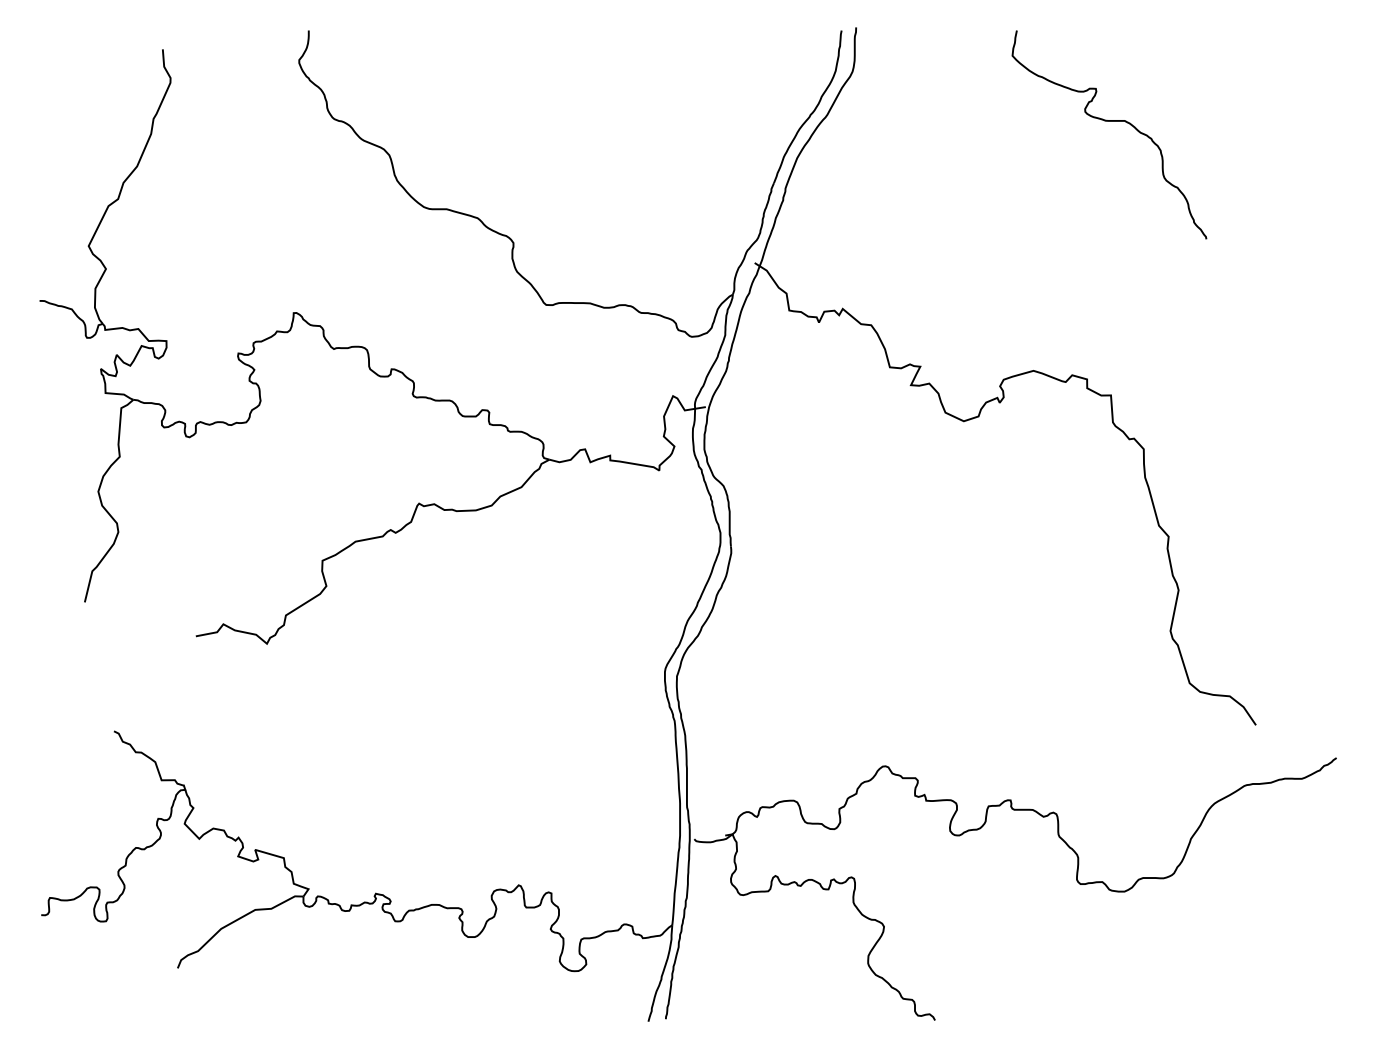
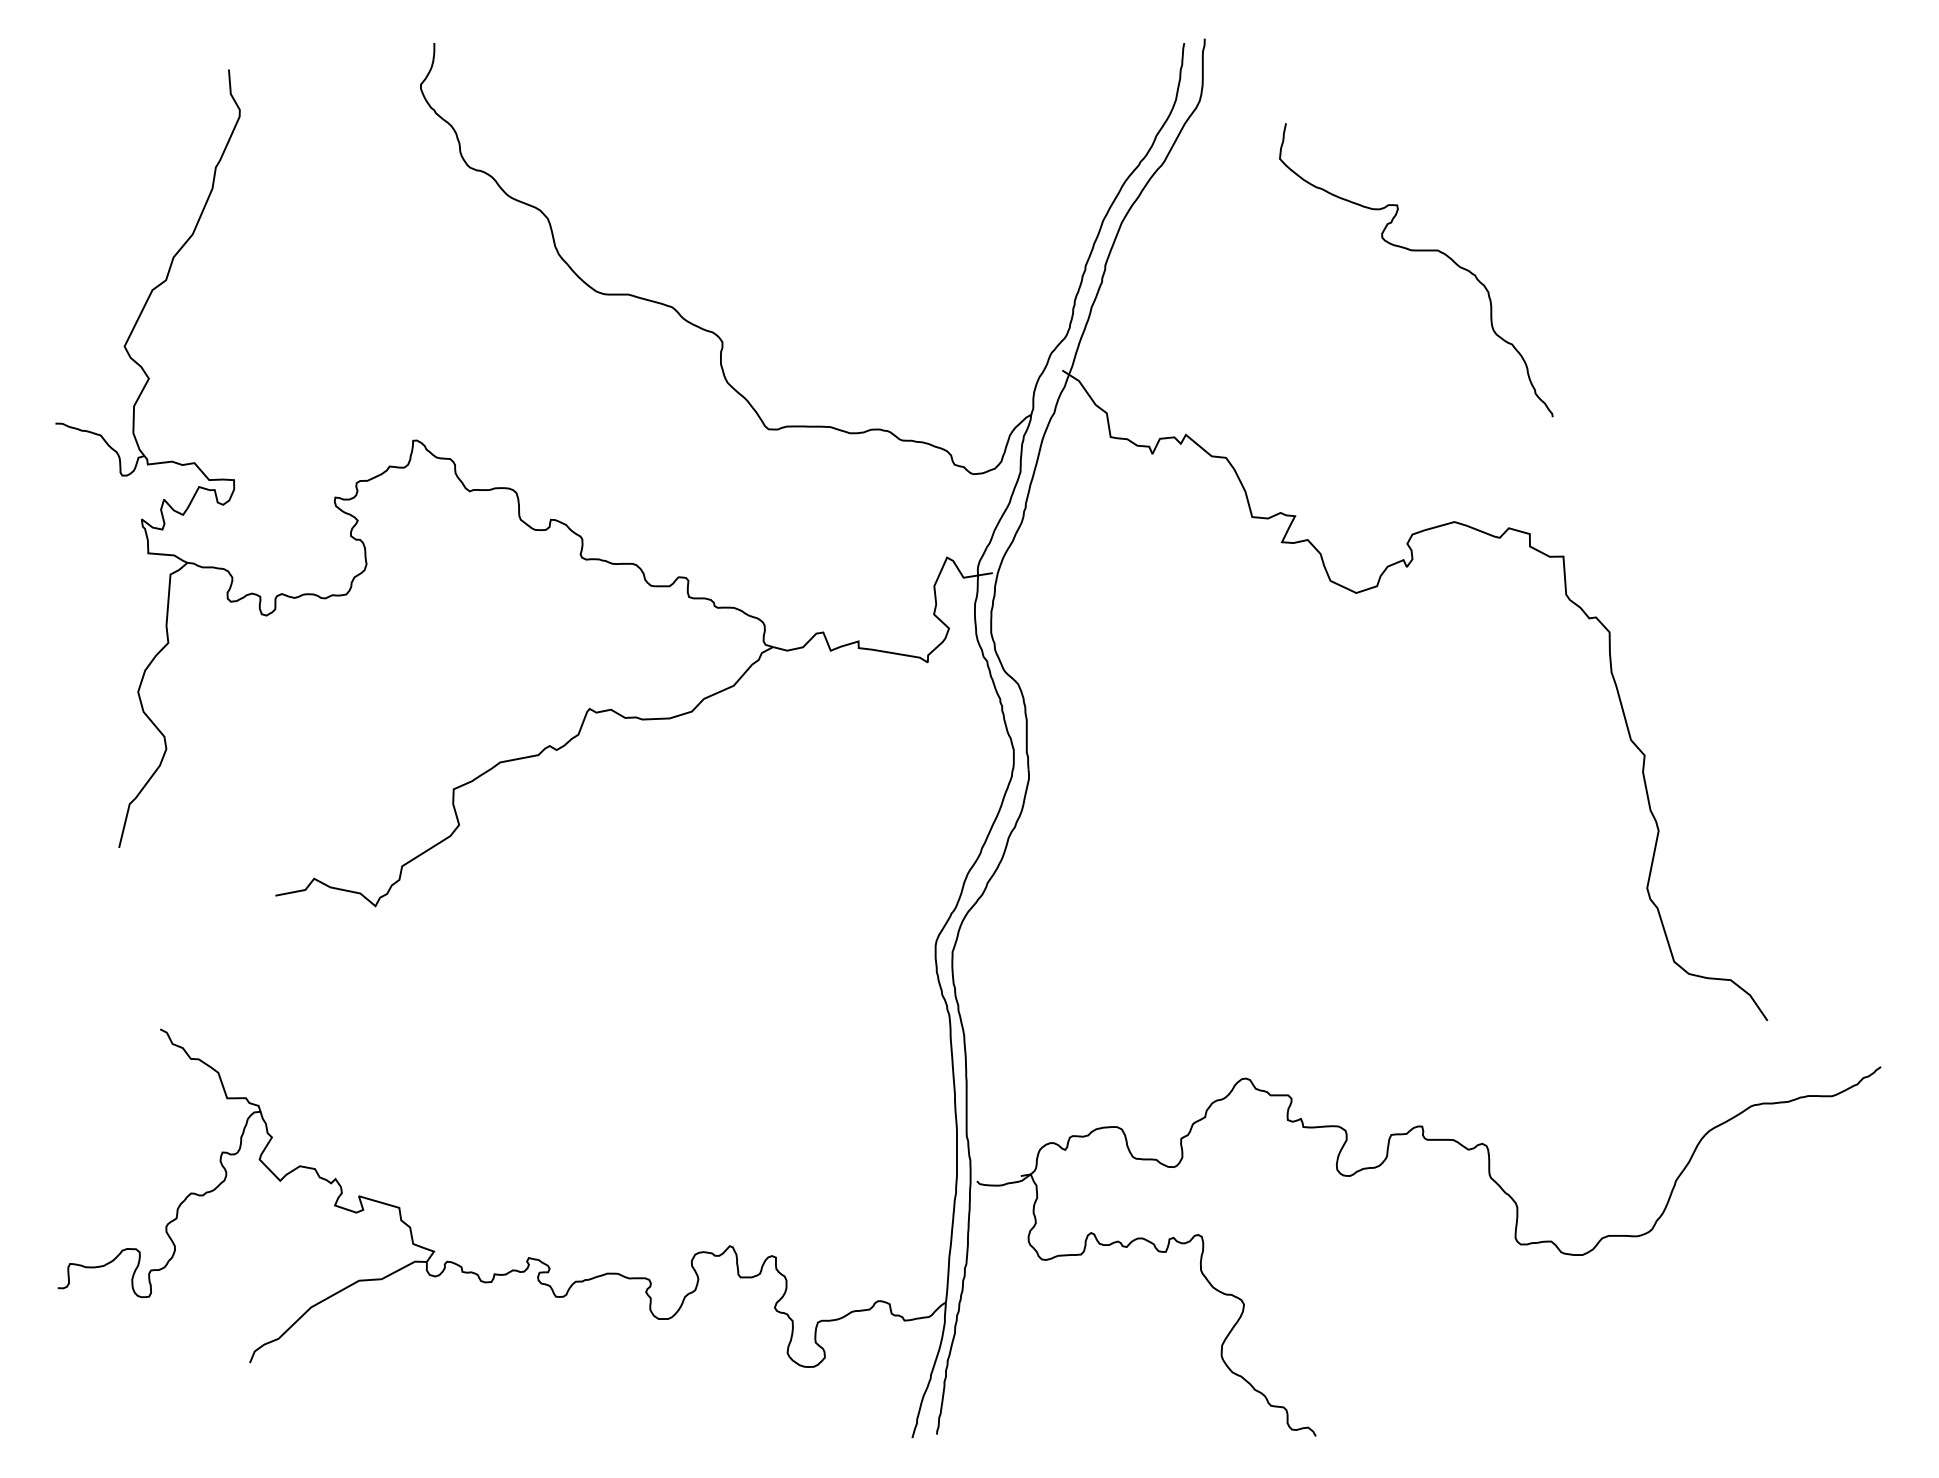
curve: (1109, 121) -> (1416, 251), moved

